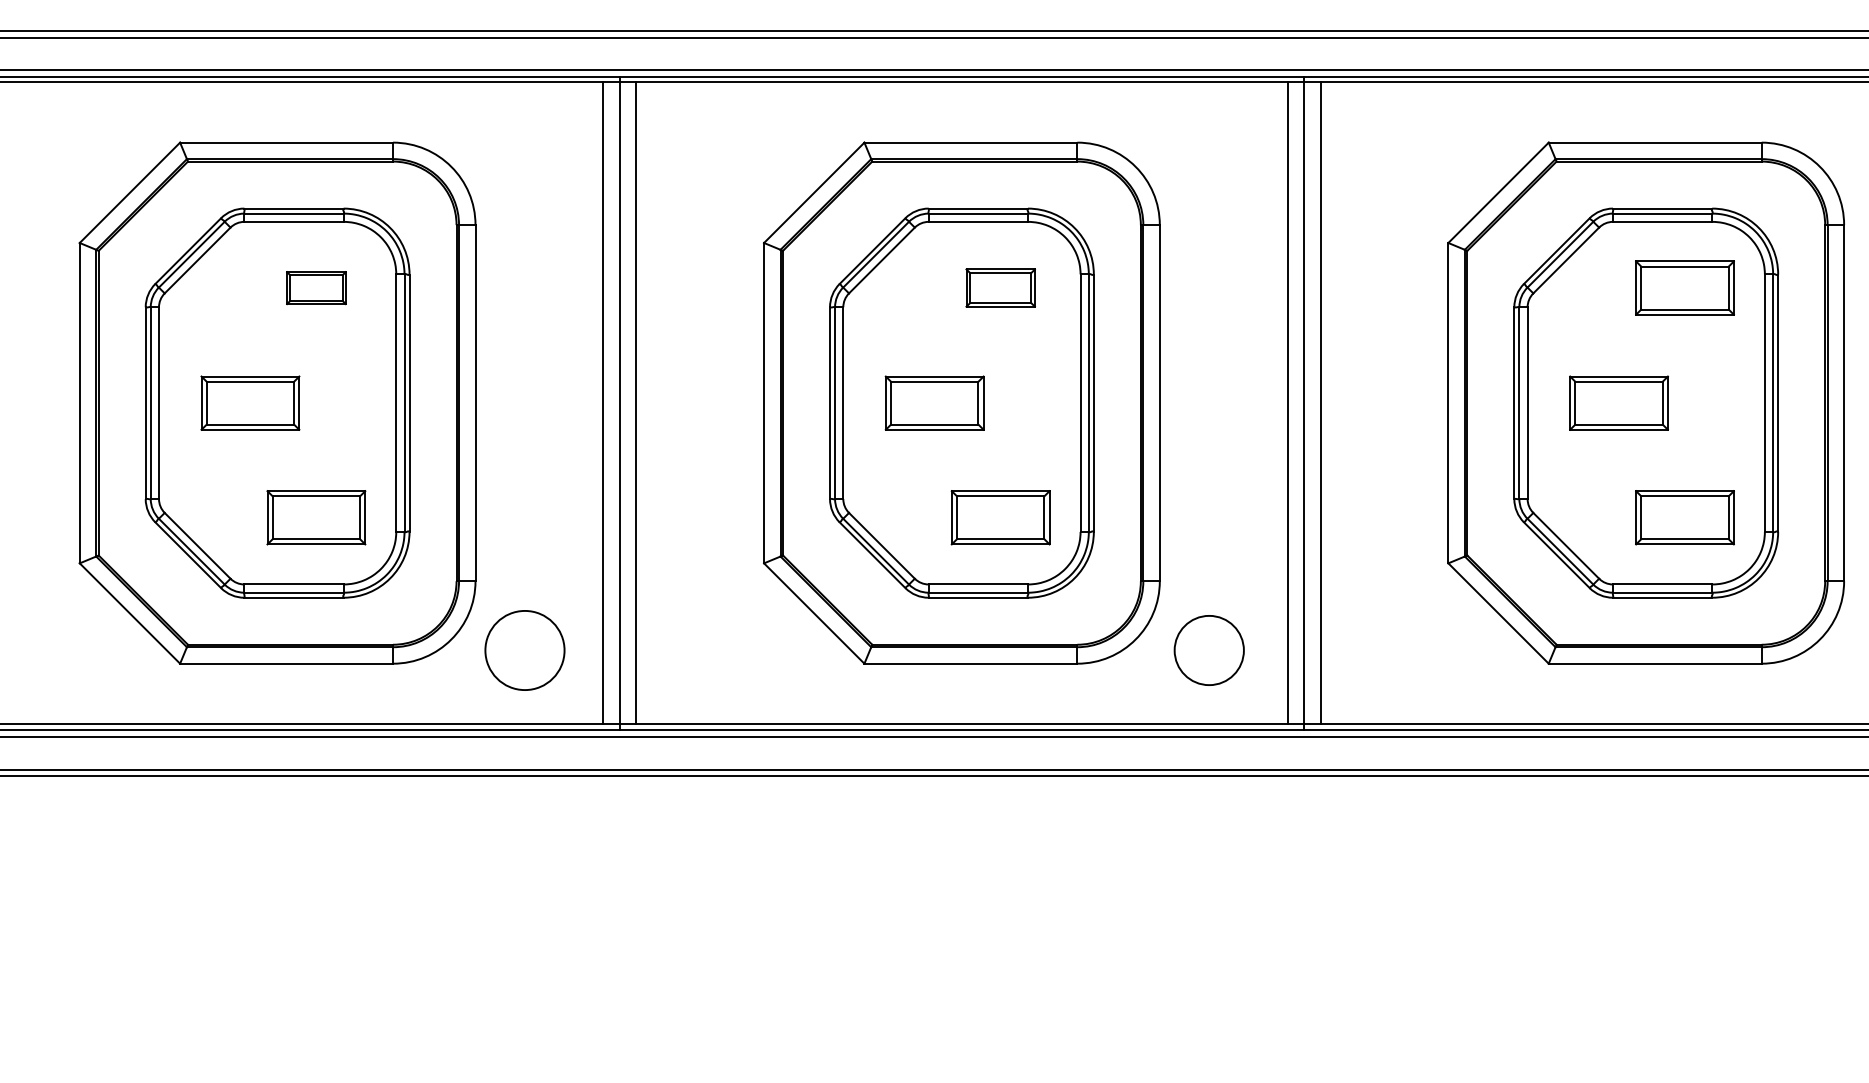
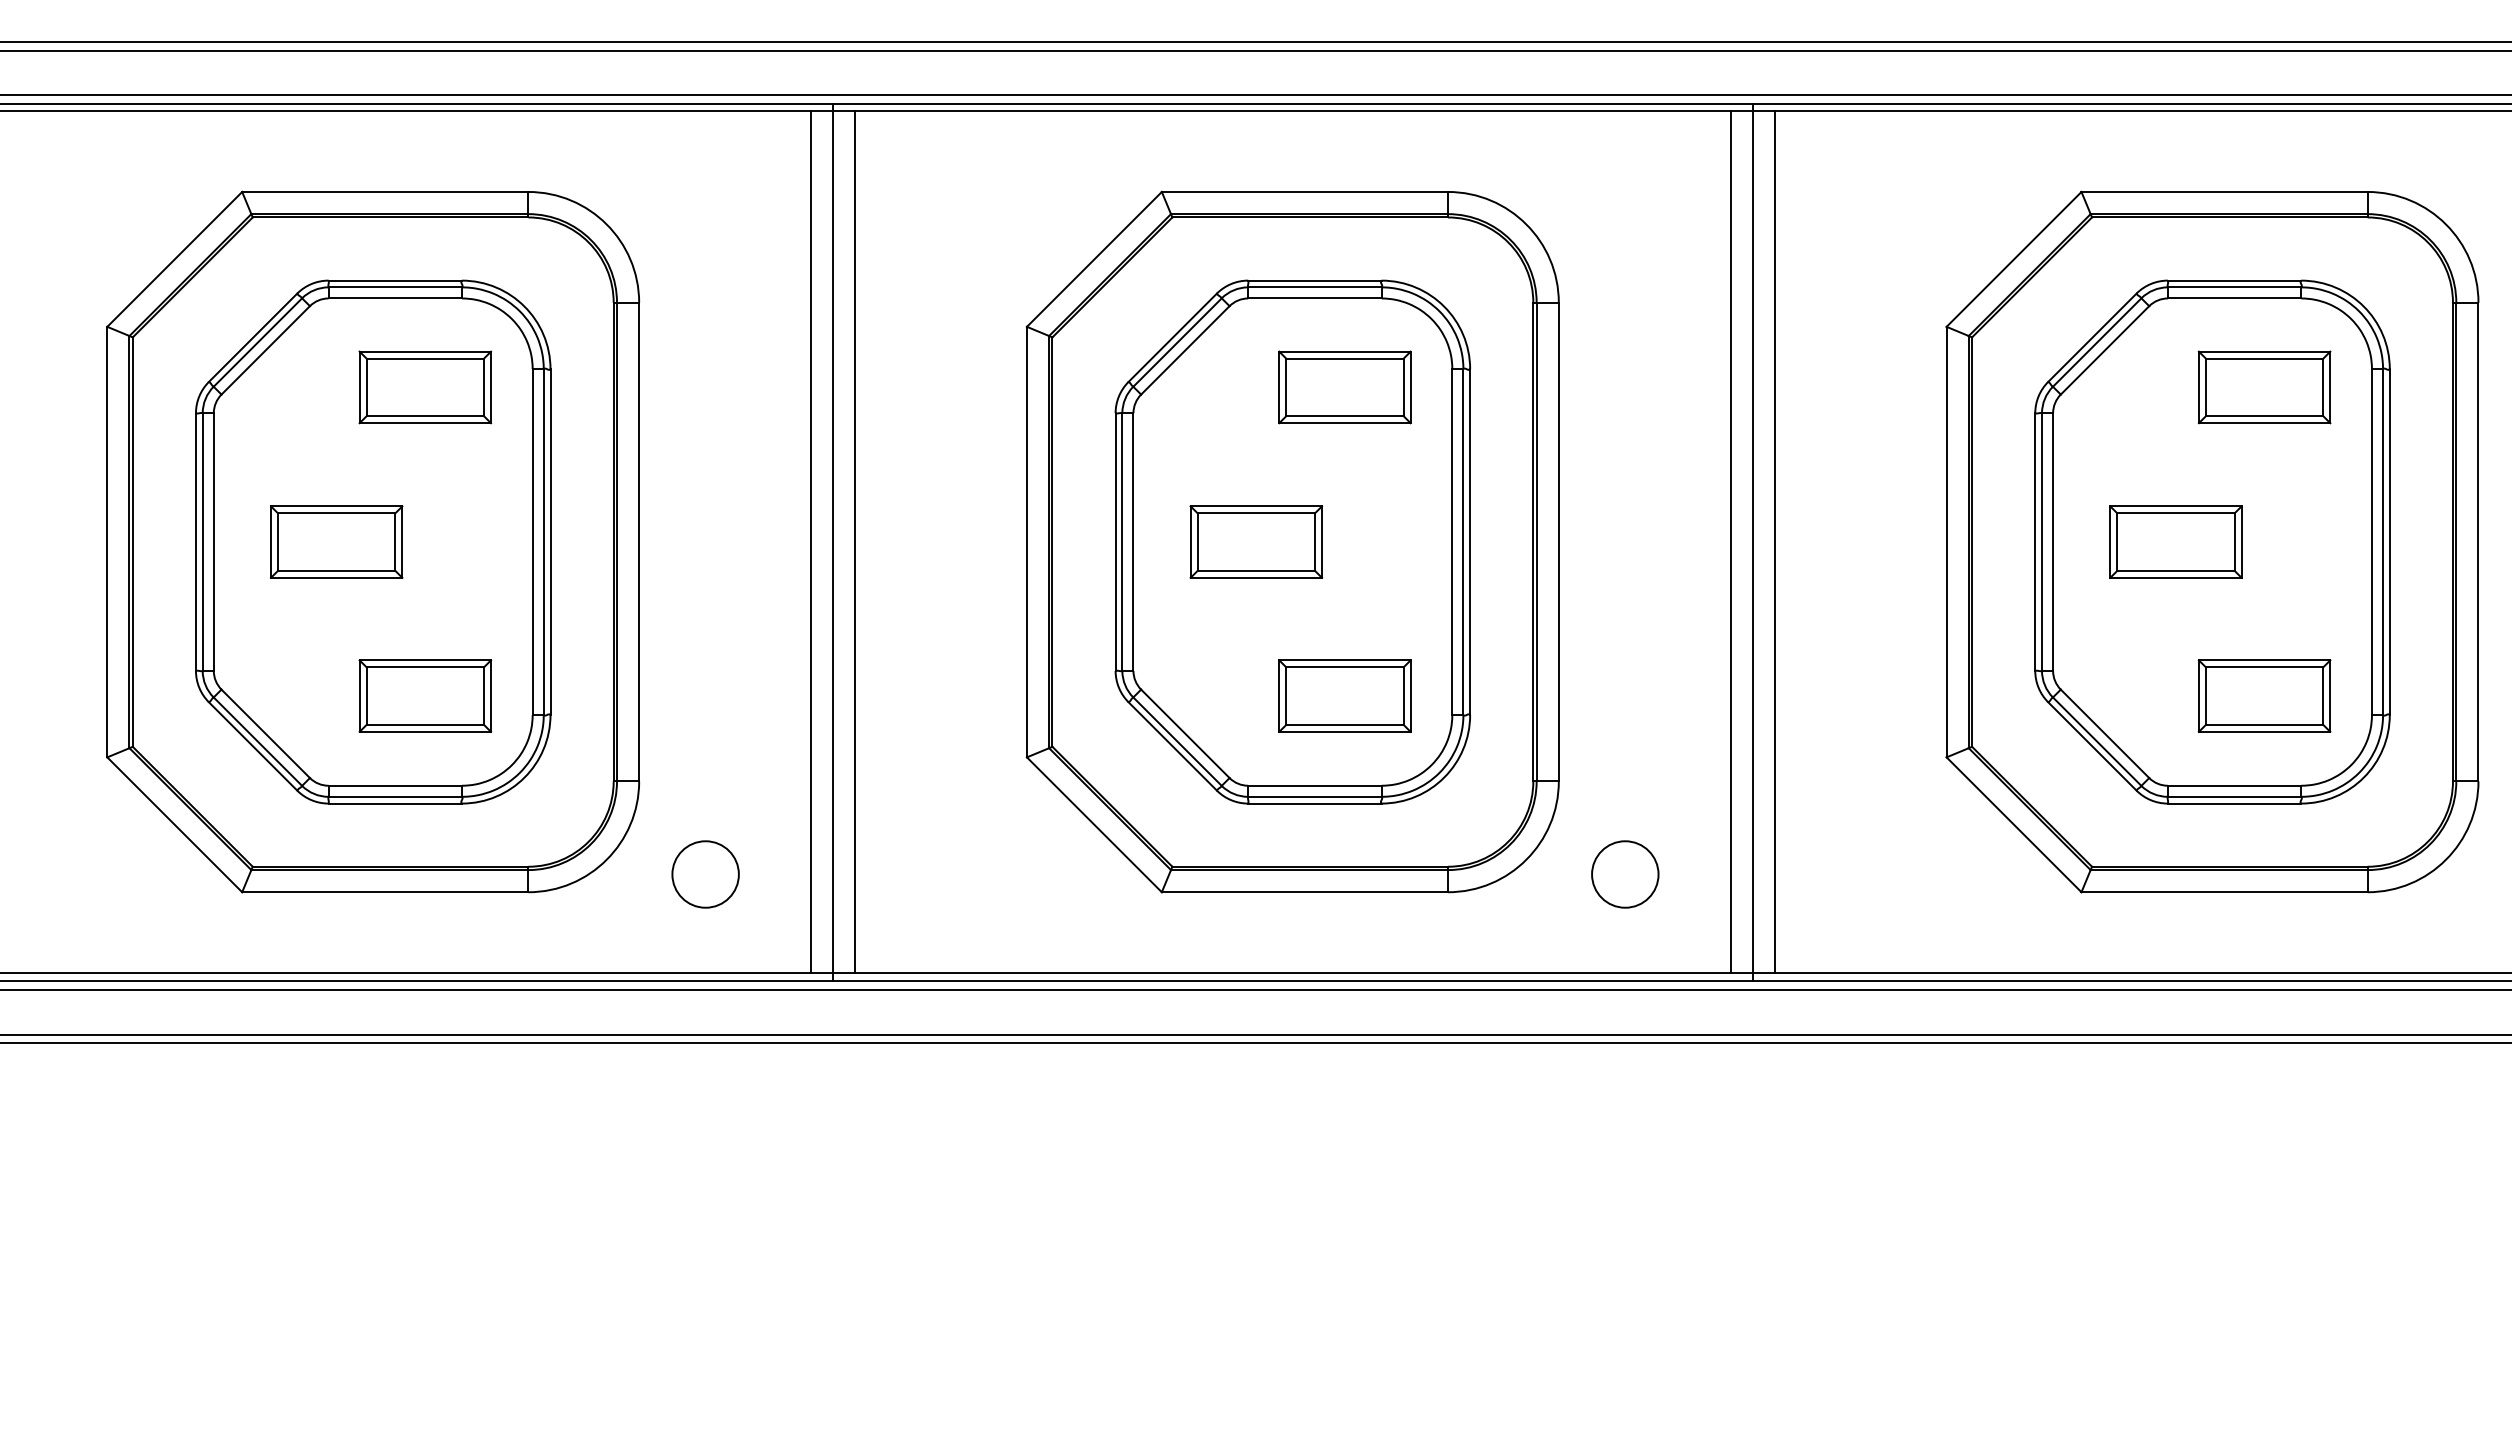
part: (316, 288) -> (425, 387), size x1.67
part: (1000, 288) -> (1344, 387), size x1.43
circle: (524, 650) -> (705, 874), size x0.62
circle: (1209, 650) -> (1625, 874), size x0.71

